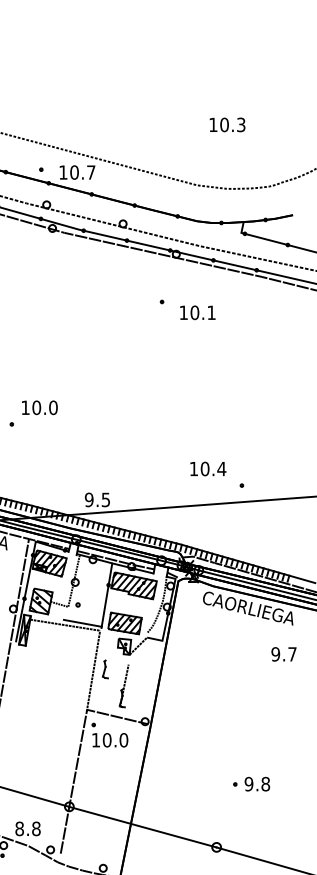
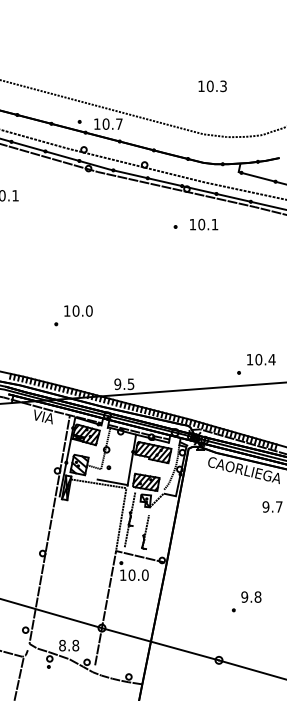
text: (227, 125) -> (212, 86), moved
text: (198, 312) -> (204, 224), moved
text: (208, 468) -> (261, 359), moved
line: (103, 670) -> (129, 519), added
text: (257, 783) -> (251, 596), moved

